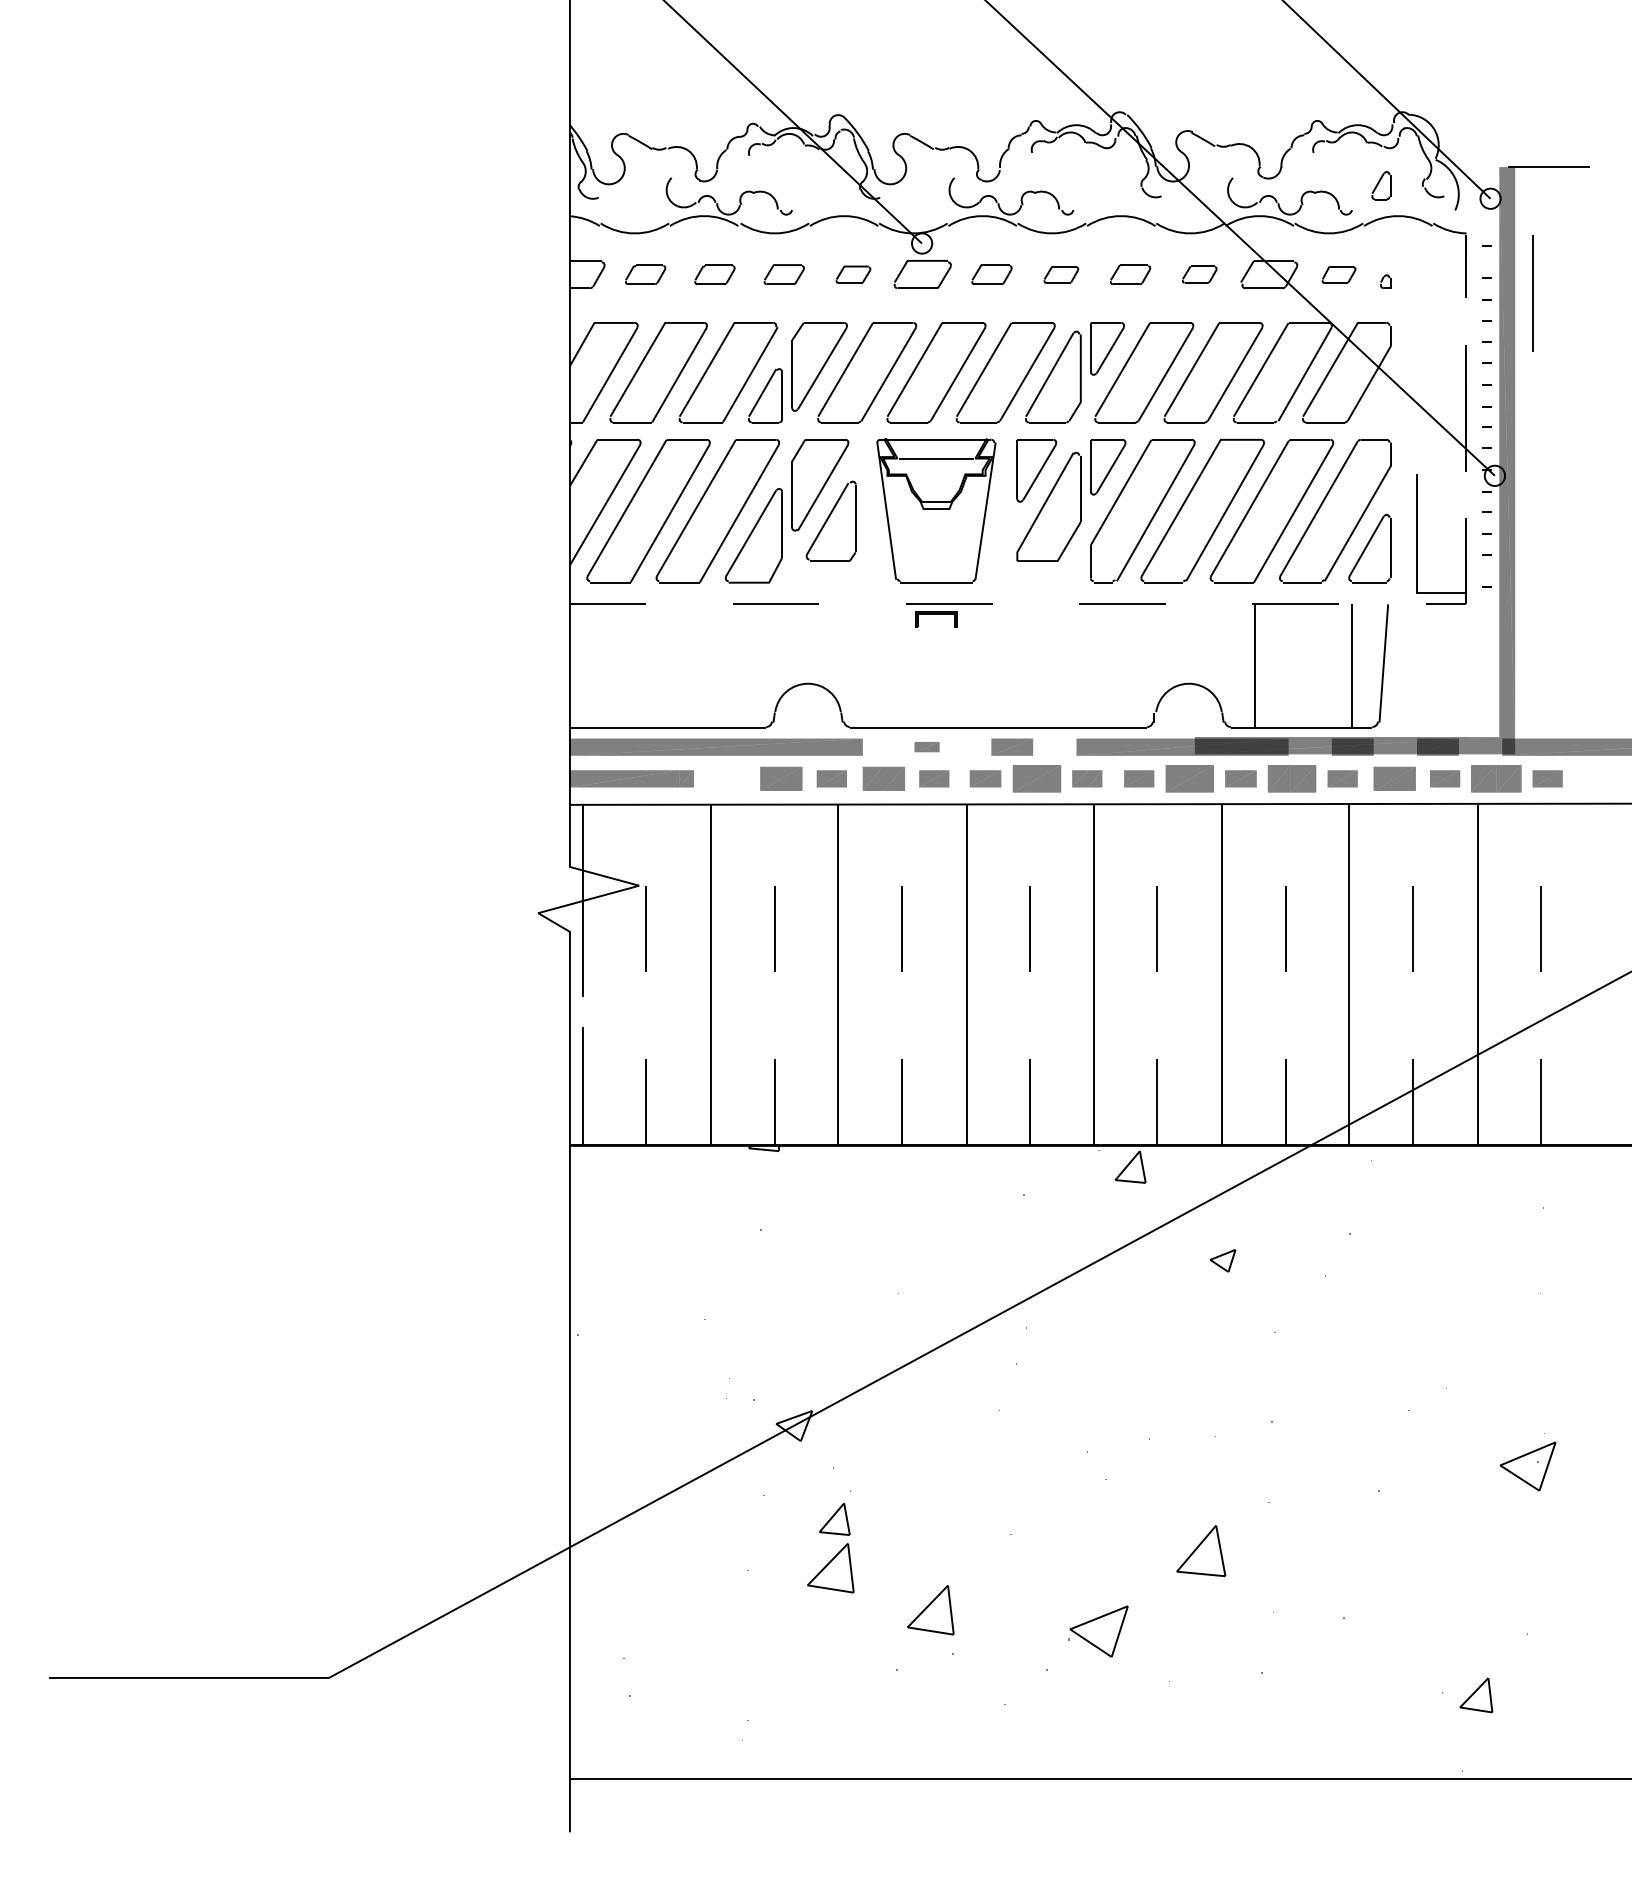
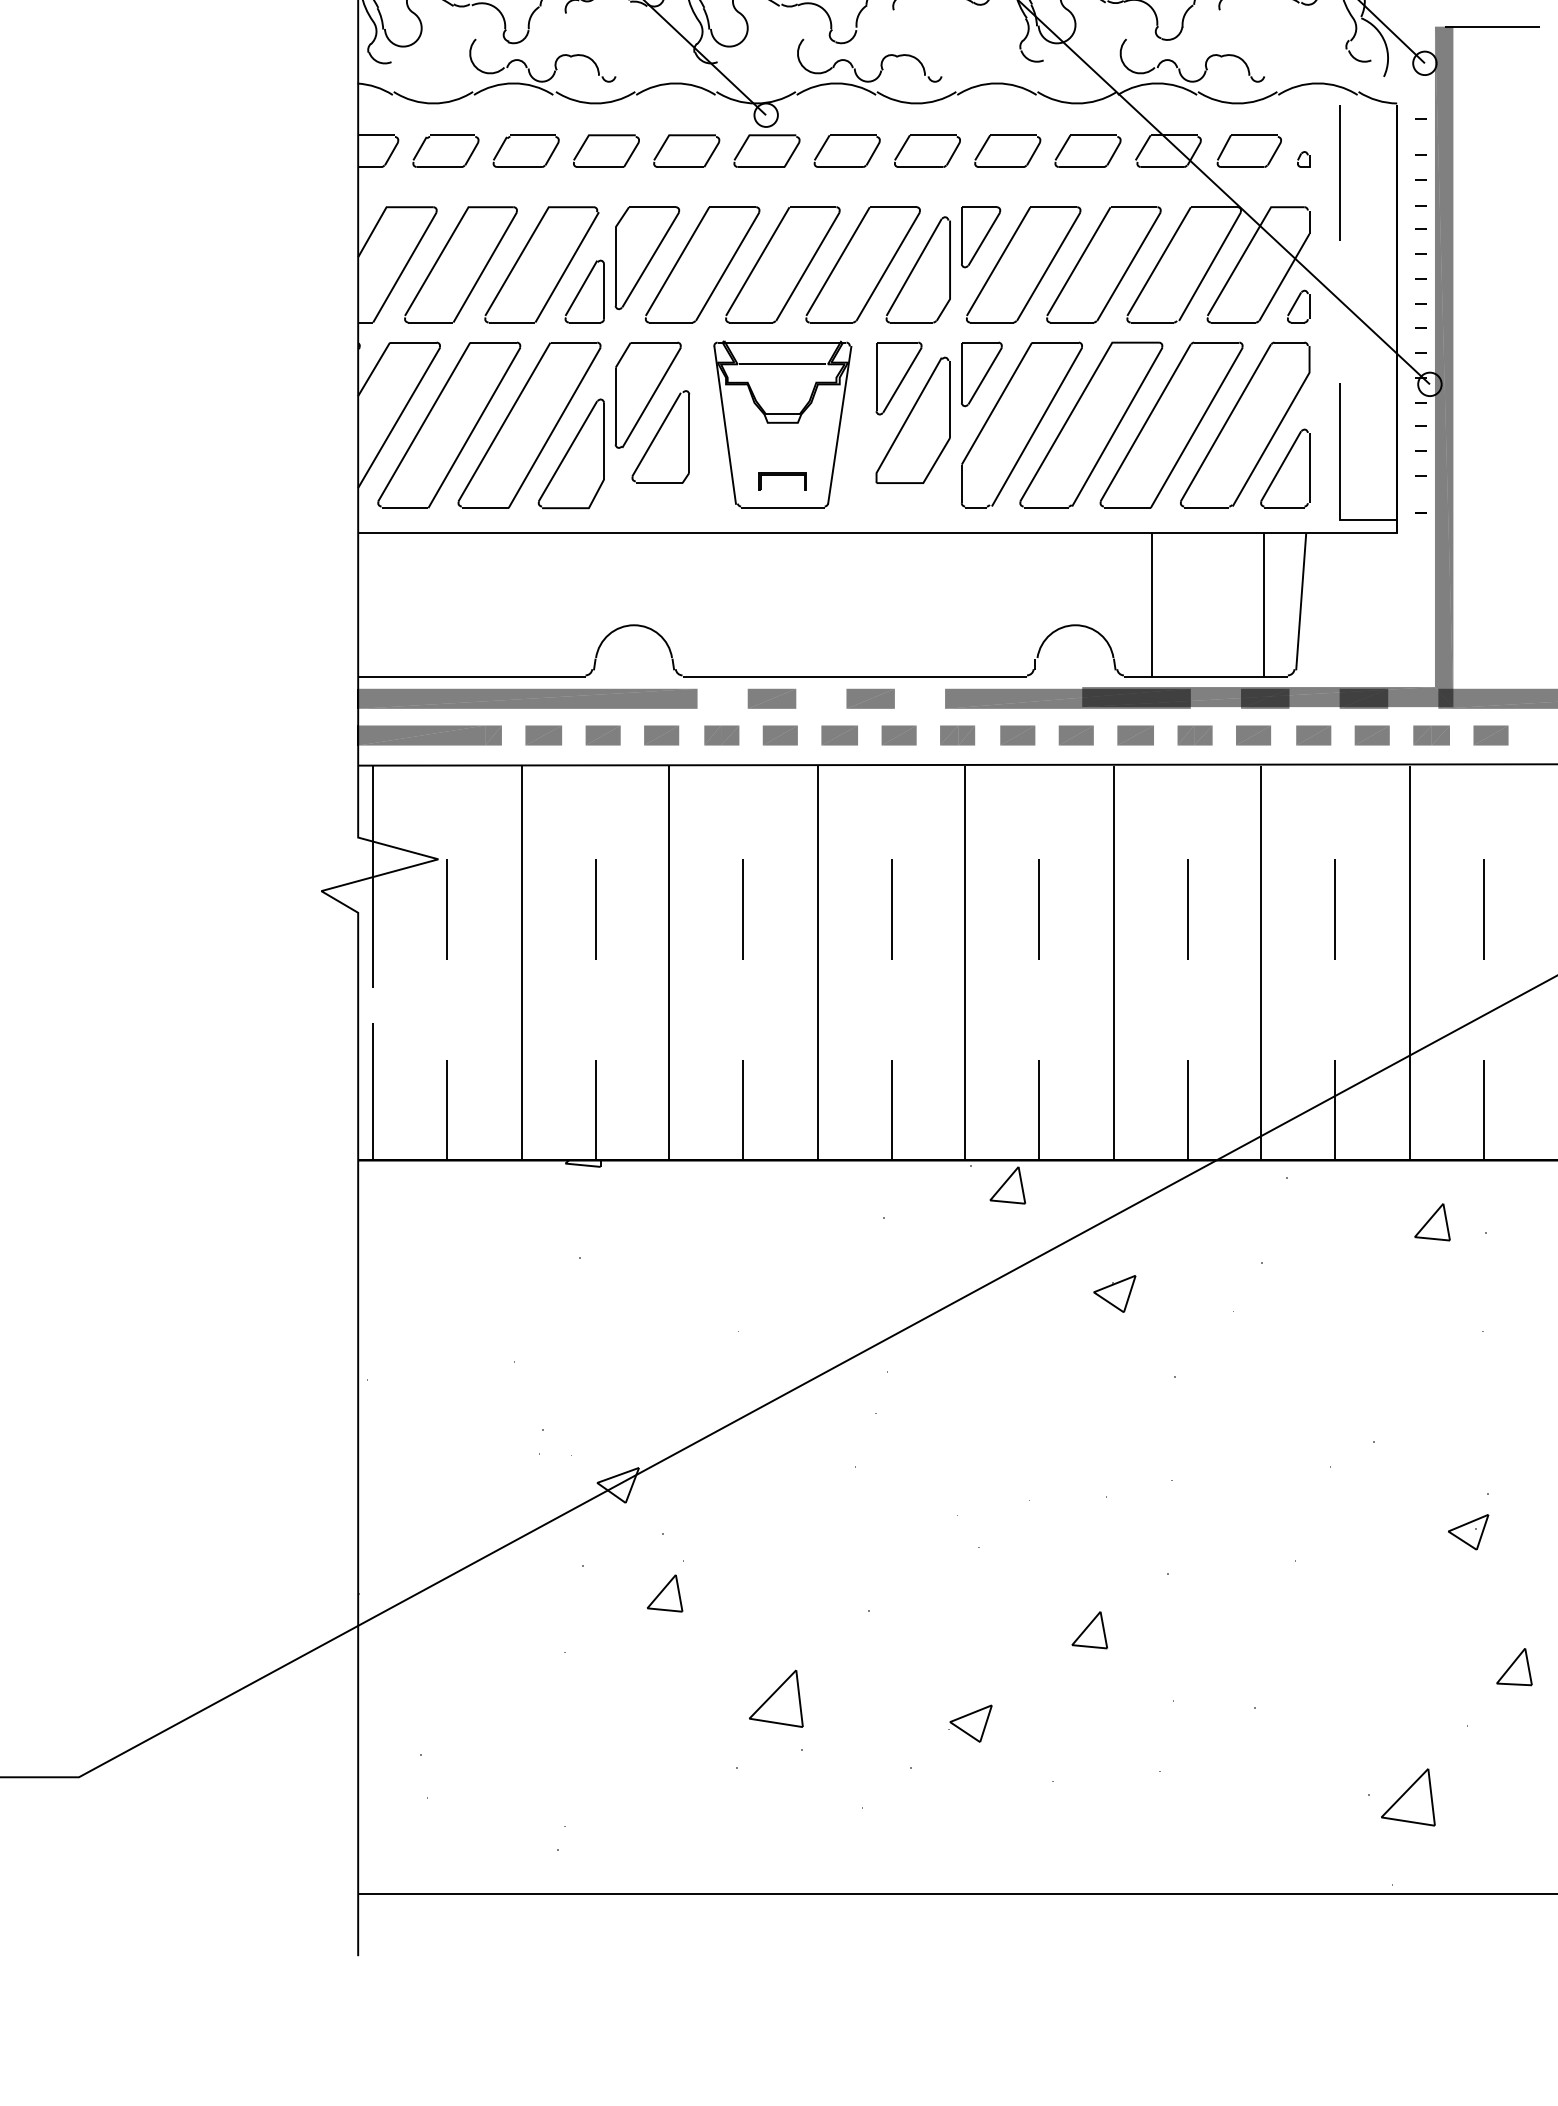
part: (1381, 185) -> (1298, 306), moved
part: (645, 274) -> (445, 151), size x1.43
part: (714, 274) -> (525, 151), size x1.43
part: (784, 274) -> (606, 151), size x1.43
part: (853, 274) -> (686, 151), size x1.67
part: (991, 274) -> (846, 151), size x1.43
part: (1061, 274) -> (927, 151), size x1.67
part: (1130, 274) -> (1007, 151), size x1.43
part: (1199, 274) -> (1087, 151), size x1.67
part: (1338, 274) -> (1248, 151), size x1.67
line: (1532, 293) -> (1339, 173), moved
line: (1388, 604) -> (1306, 533), dashed -> solid
part: (936, 619) -> (782, 481), moved
part: (926, 746) -> (771, 697), size x1.67
part: (729, 778) -> (543, 735), added
part: (781, 778) -> (603, 735), size x0.71
part: (883, 778) -> (721, 735), size x0.71
part: (1036, 778) -> (898, 735), size x0.62
part: (1189, 778) -> (1076, 735), size x0.62
part: (1292, 778) -> (1195, 735), size x0.62
part: (1394, 778) -> (1313, 735), size x0.71
part: (1496, 778) -> (1431, 735), size x0.62
part: (1496, 1198) -> (1431, 1221), added
part: (1222, 1260) -> (1114, 1293), size x1.43
part: (1528, 1466) -> (1468, 1532), size x0.62
part: (1201, 1550) -> (1089, 1629), size x0.62
part: (830, 1568) -> (660, 1650), removed
part: (1567, 1582) -> (1514, 1666), added
part: (1098, 1631) -> (970, 1723), size x0.62
part: (1476, 1695) -> (1408, 1797), size x1.43

